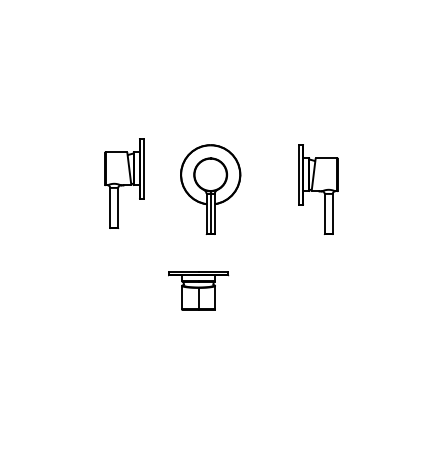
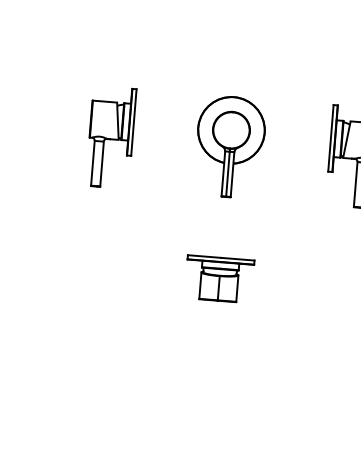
part: (124, 183) -> (111, 137), moved
part: (198, 290) -> (219, 279), moved

